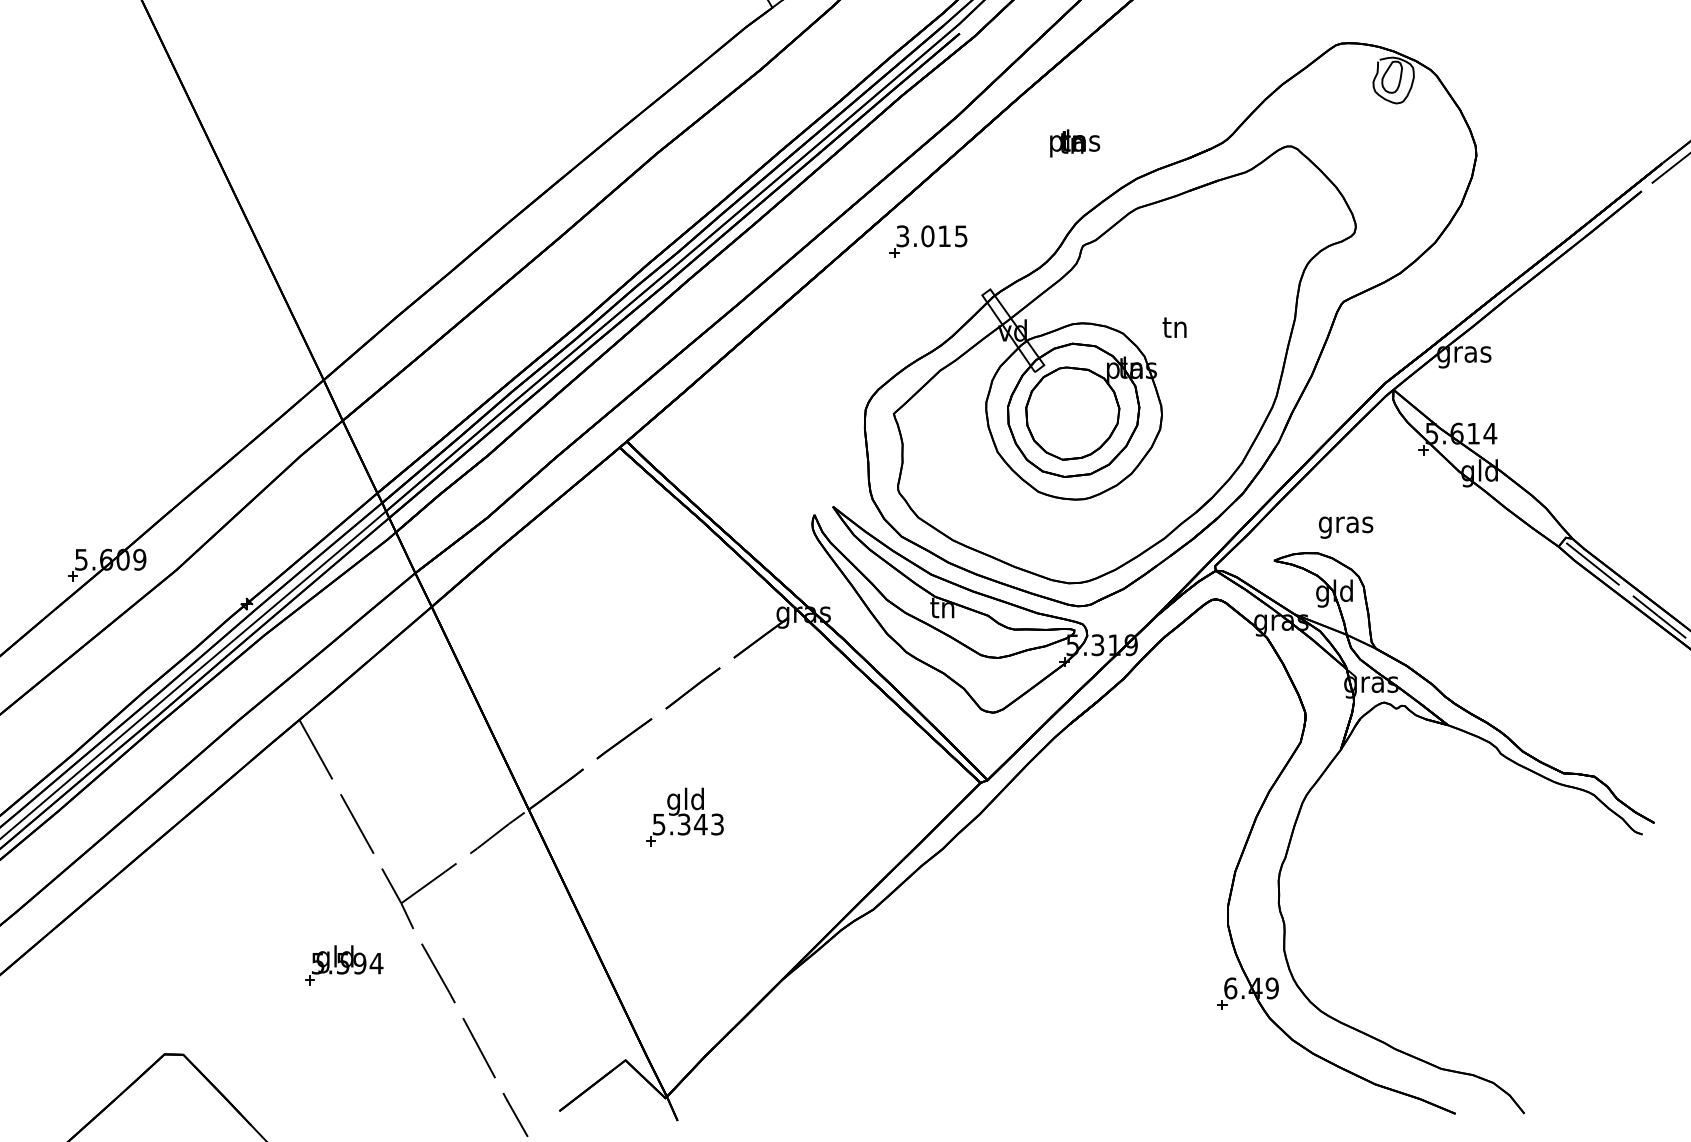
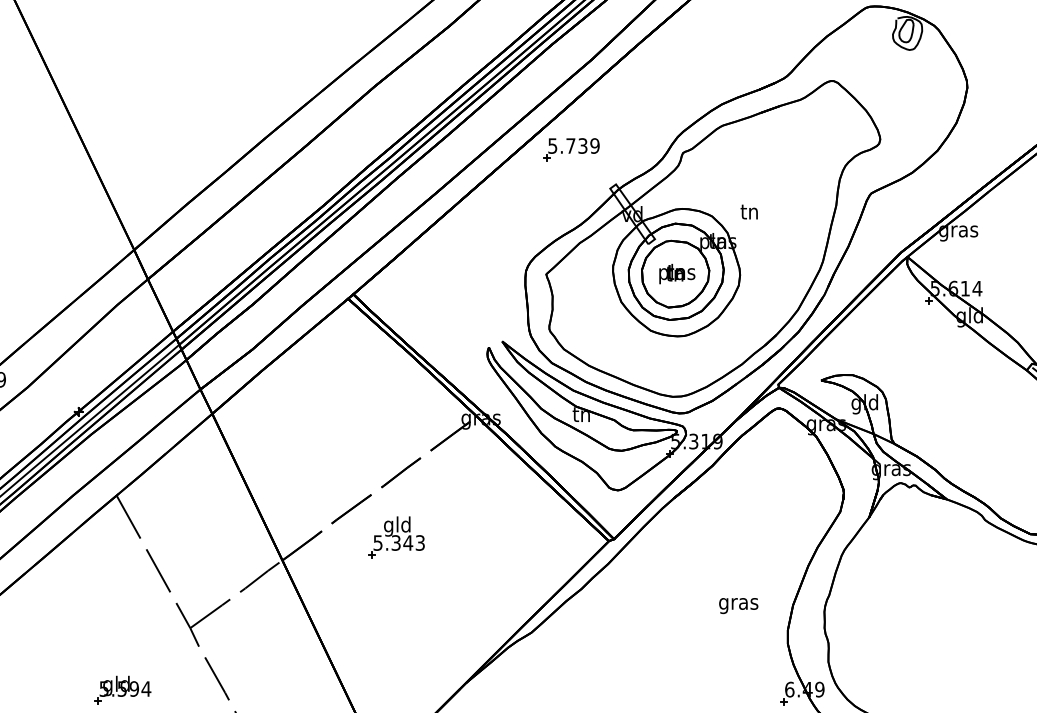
text: (1075, 143) -> (677, 274), moved
text: (932, 236) -> (574, 146), 3.015 -> 5.739
text: (1345, 527) -> (738, 605), moved
part: (684, 816) -> (396, 537), moved
part: (344, 965) -> (123, 690), moved

